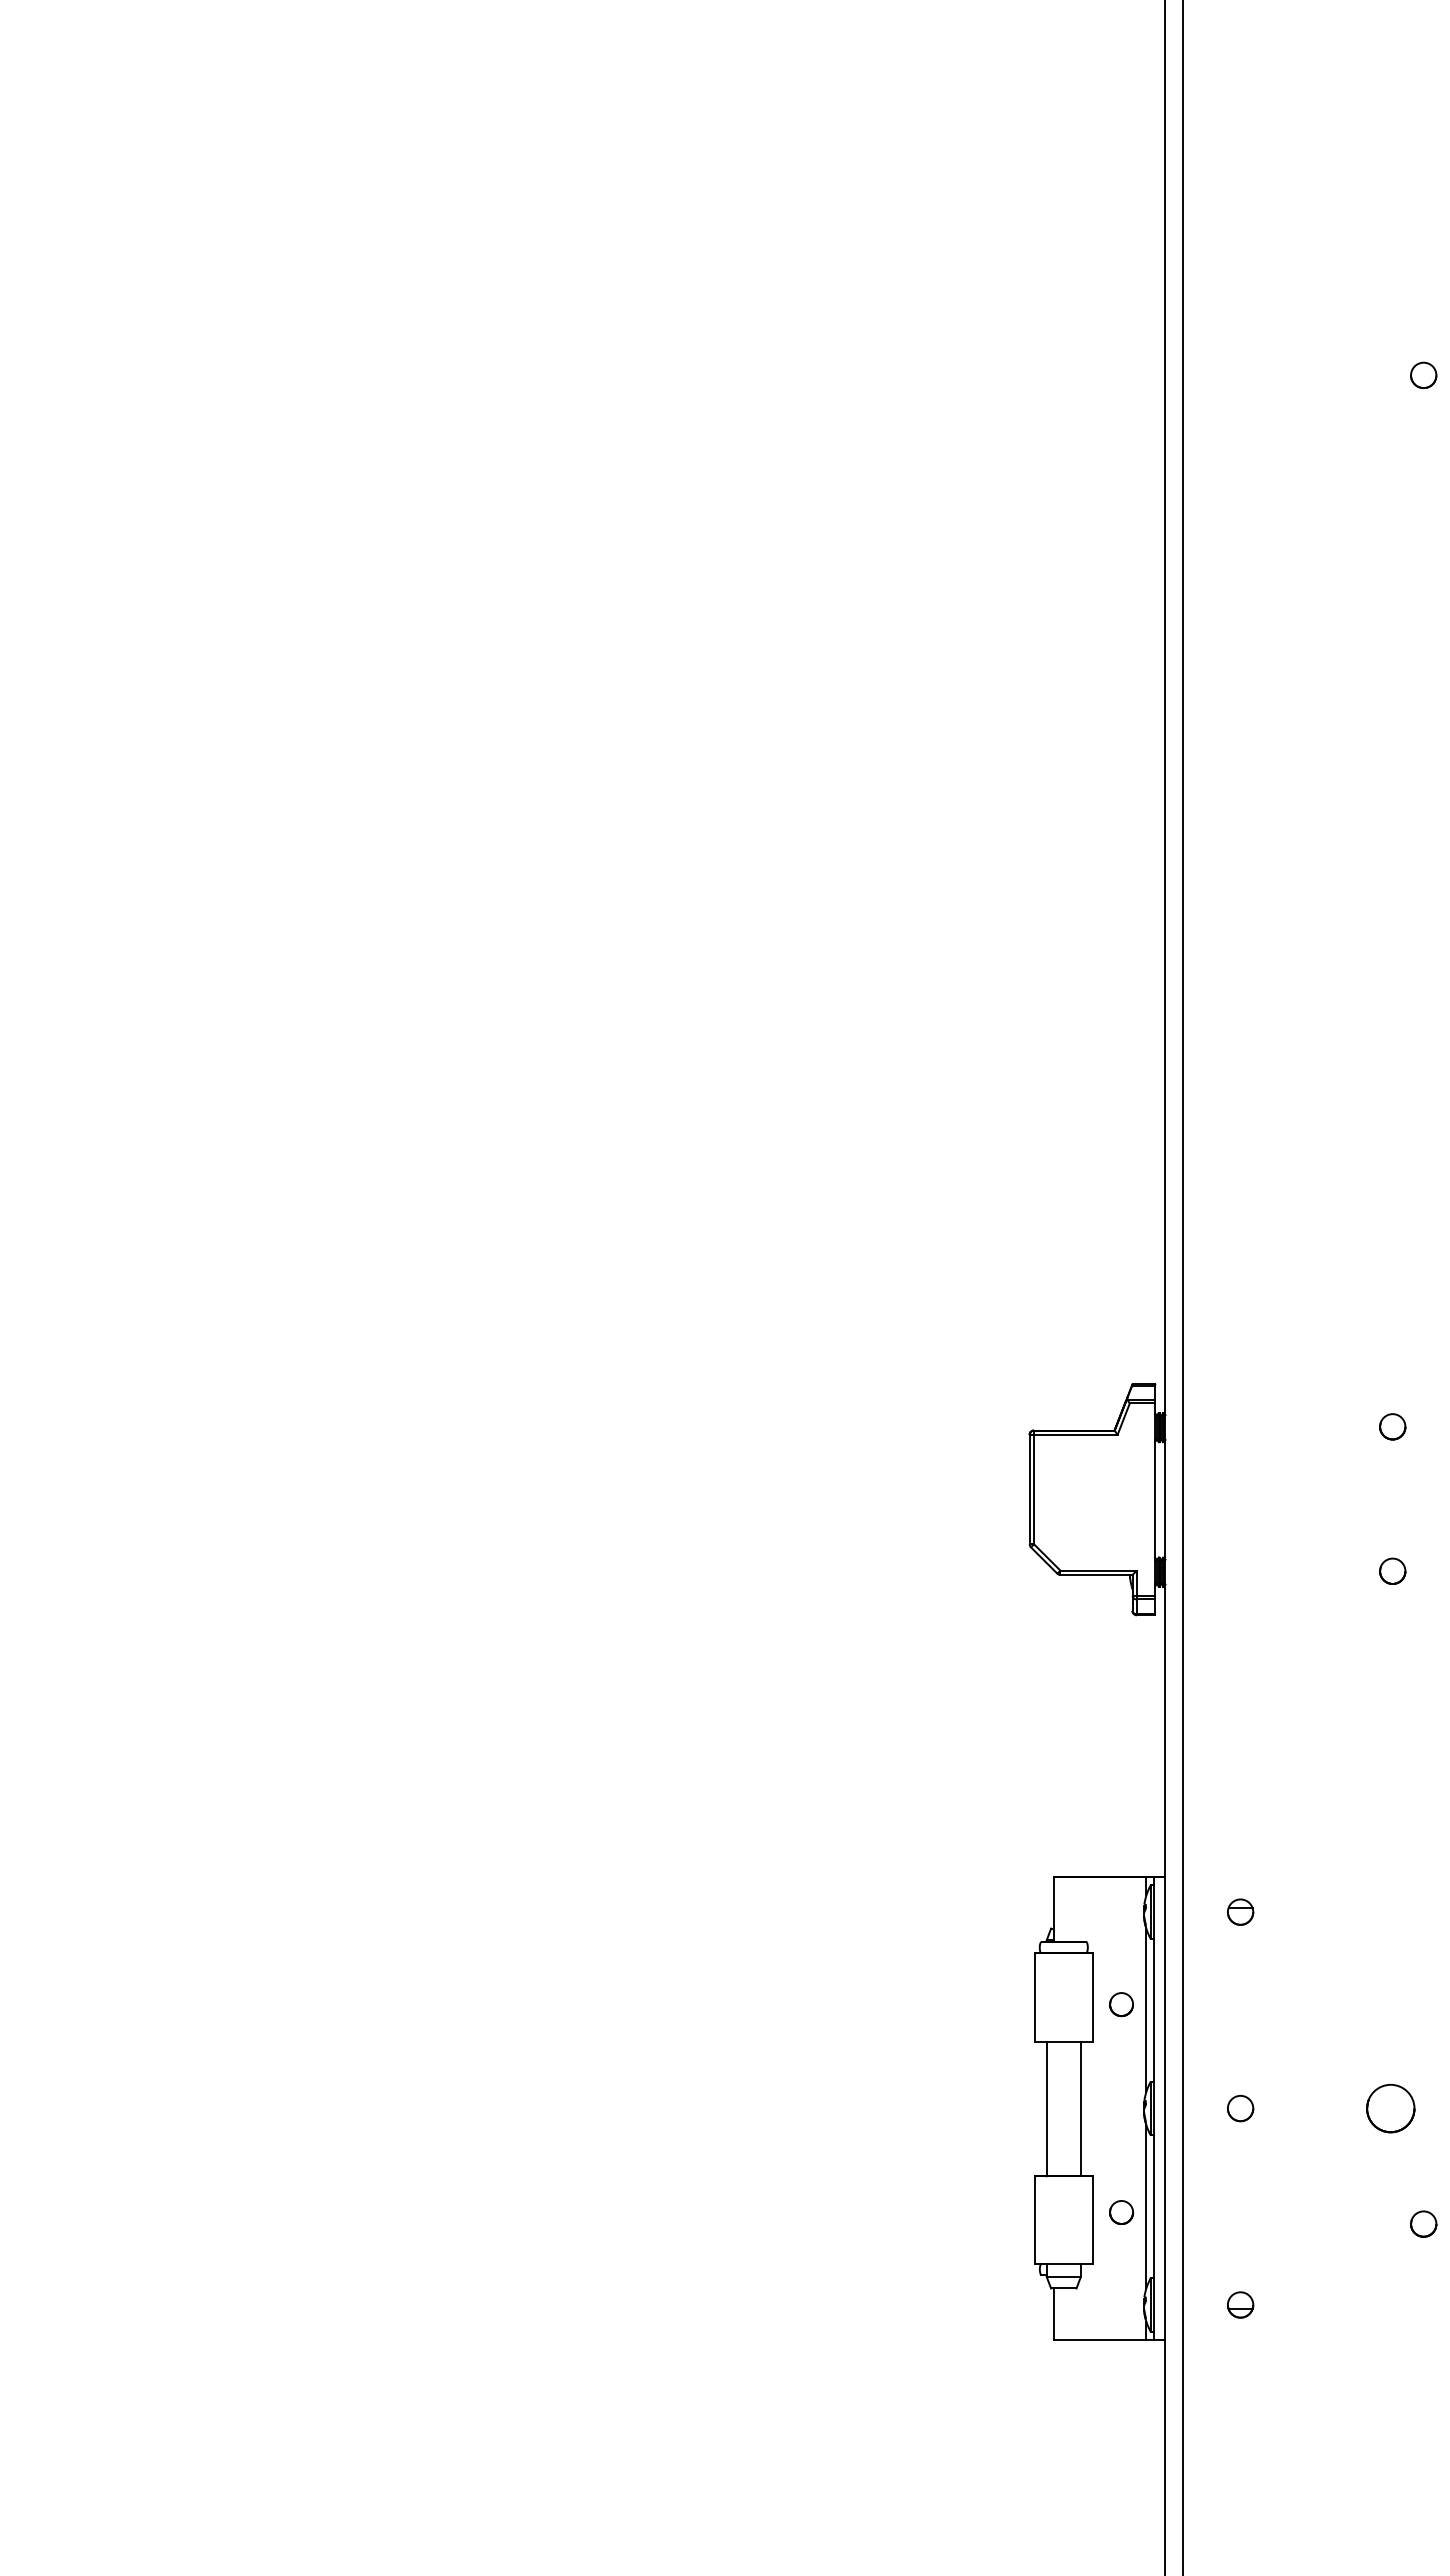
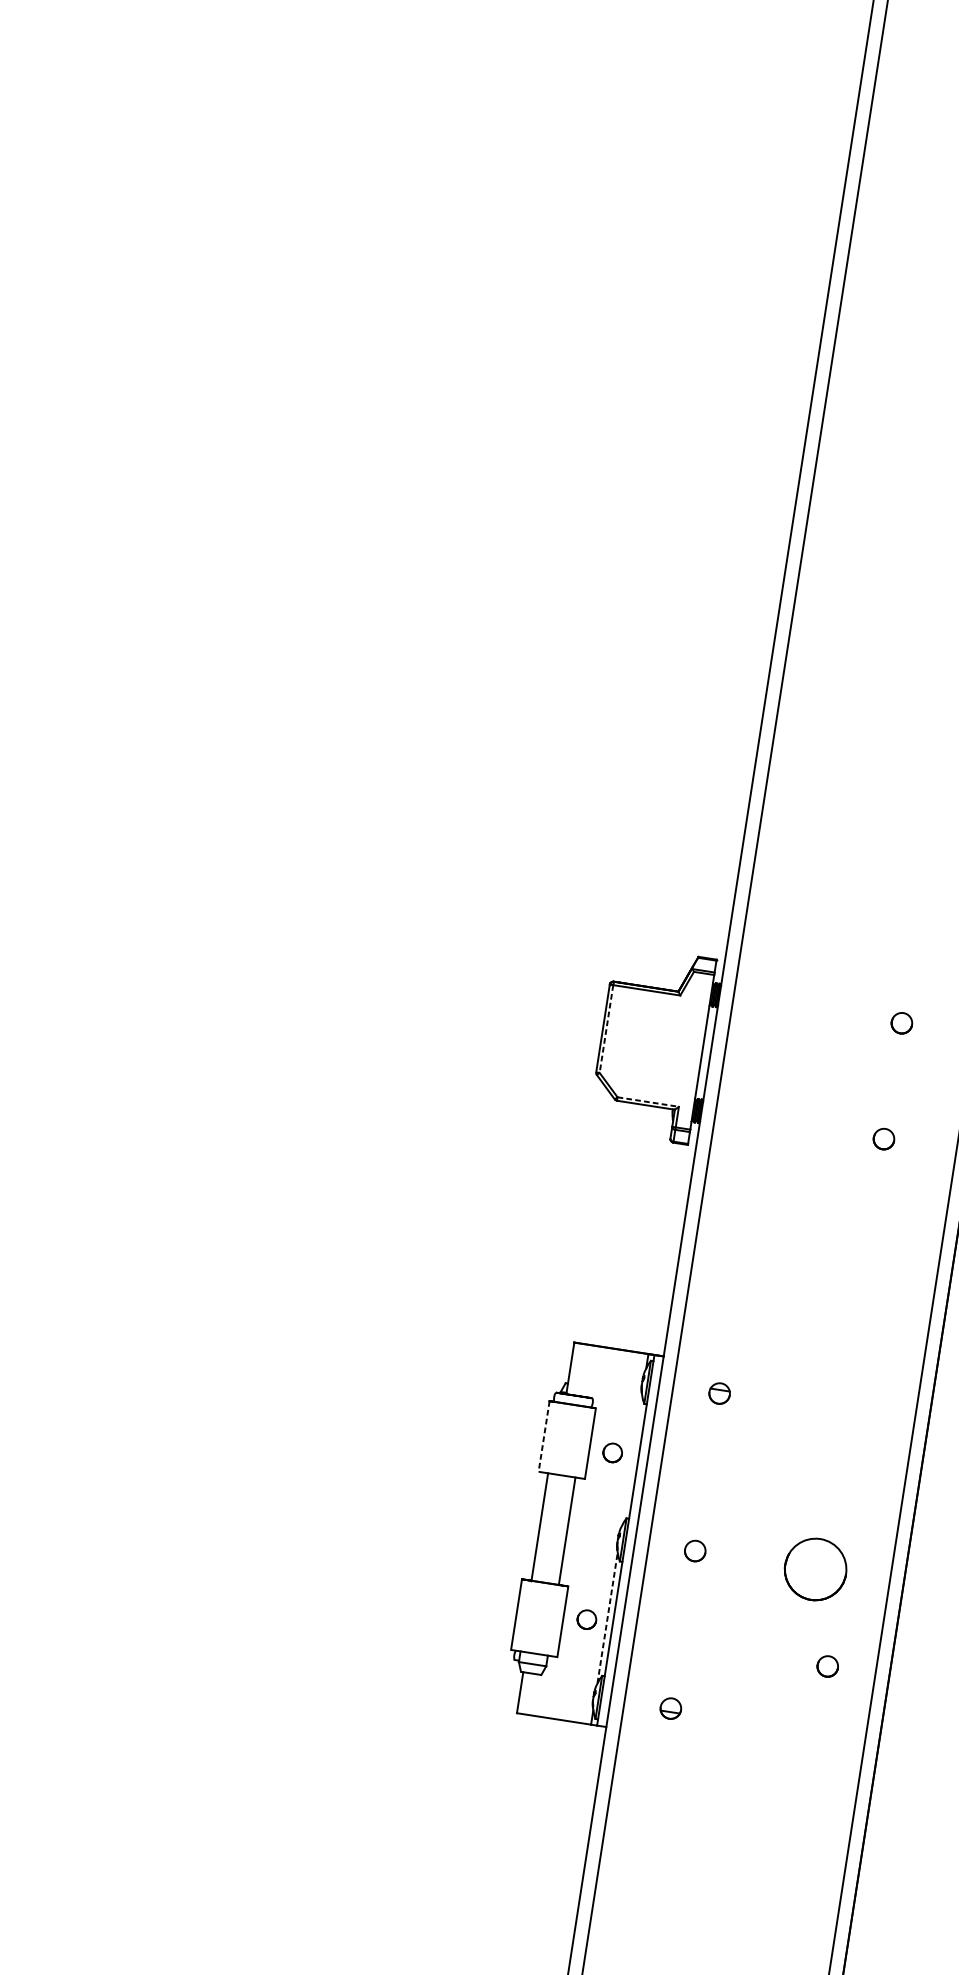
line: (1034, 1489) -> (606, 1029), solid -> dashed
line: (1099, 1570) -> (648, 1102), solid -> dashed
line: (1034, 1997) -> (543, 1436), solid -> dashed
line: (1146, 2009) -> (632, 1459), removed
circle: (1390, 2108) -> (815, 1569), size x1.6
line: (1146, 2206) -> (607, 1617), solid -> dashed

